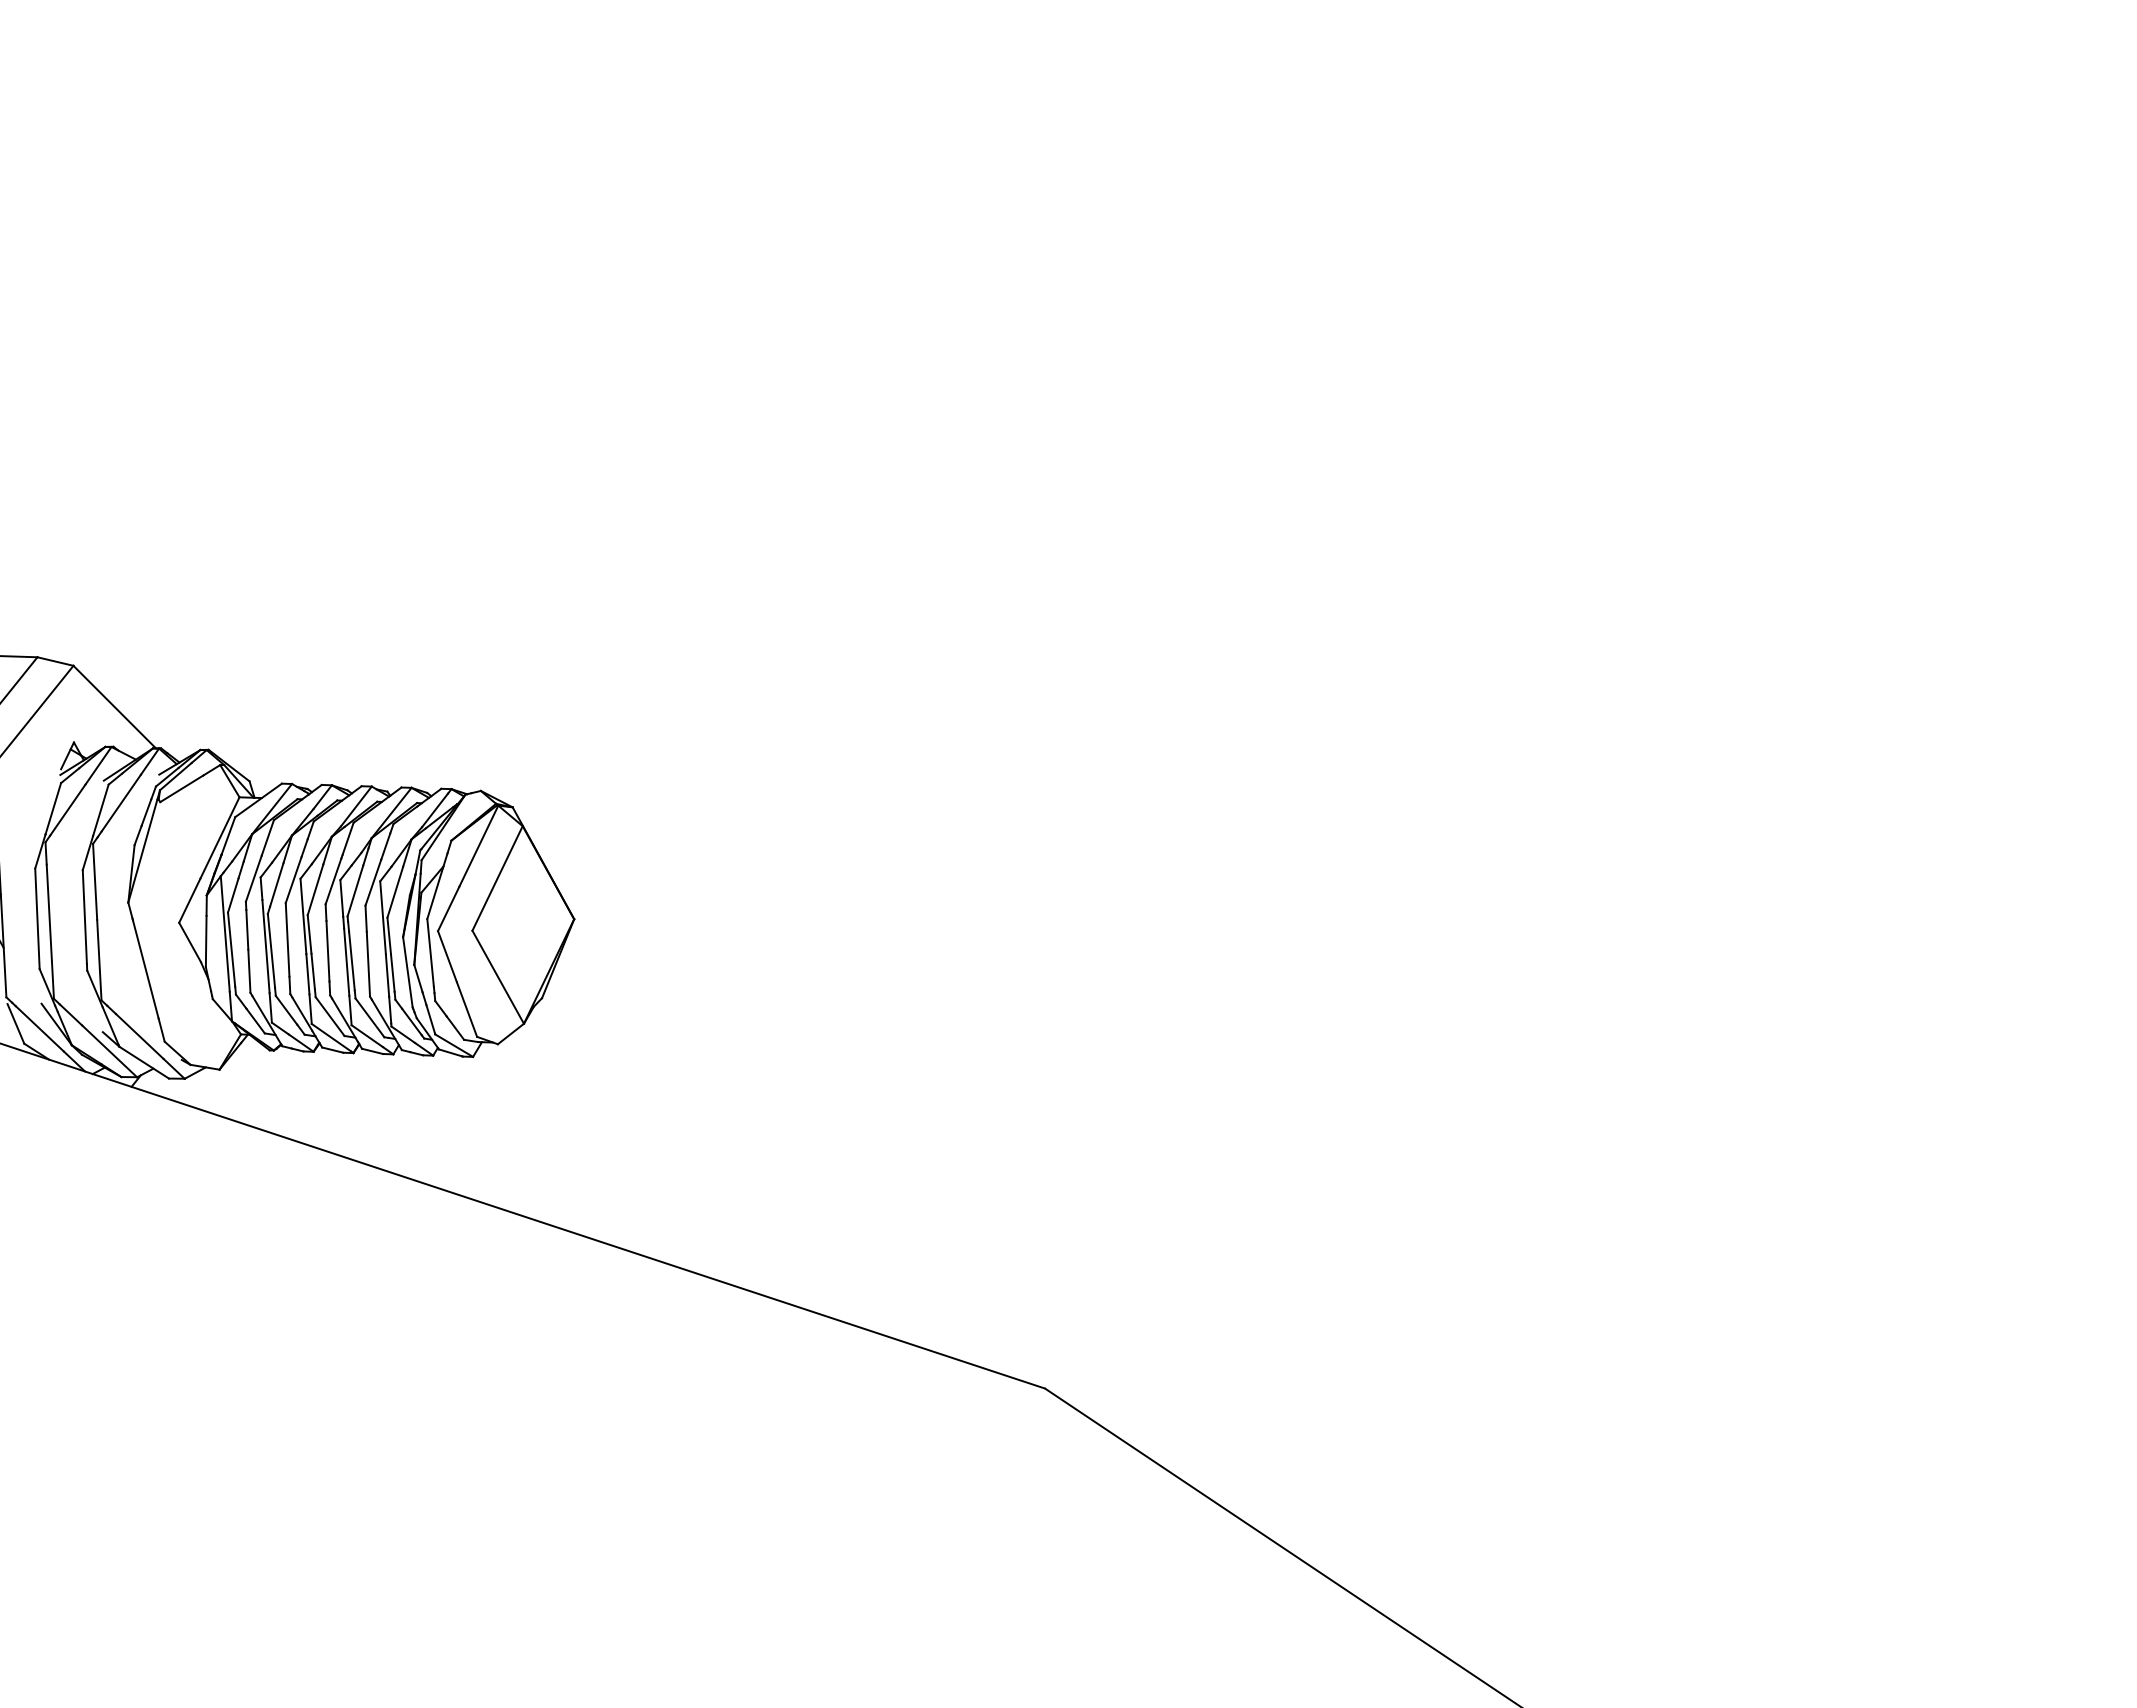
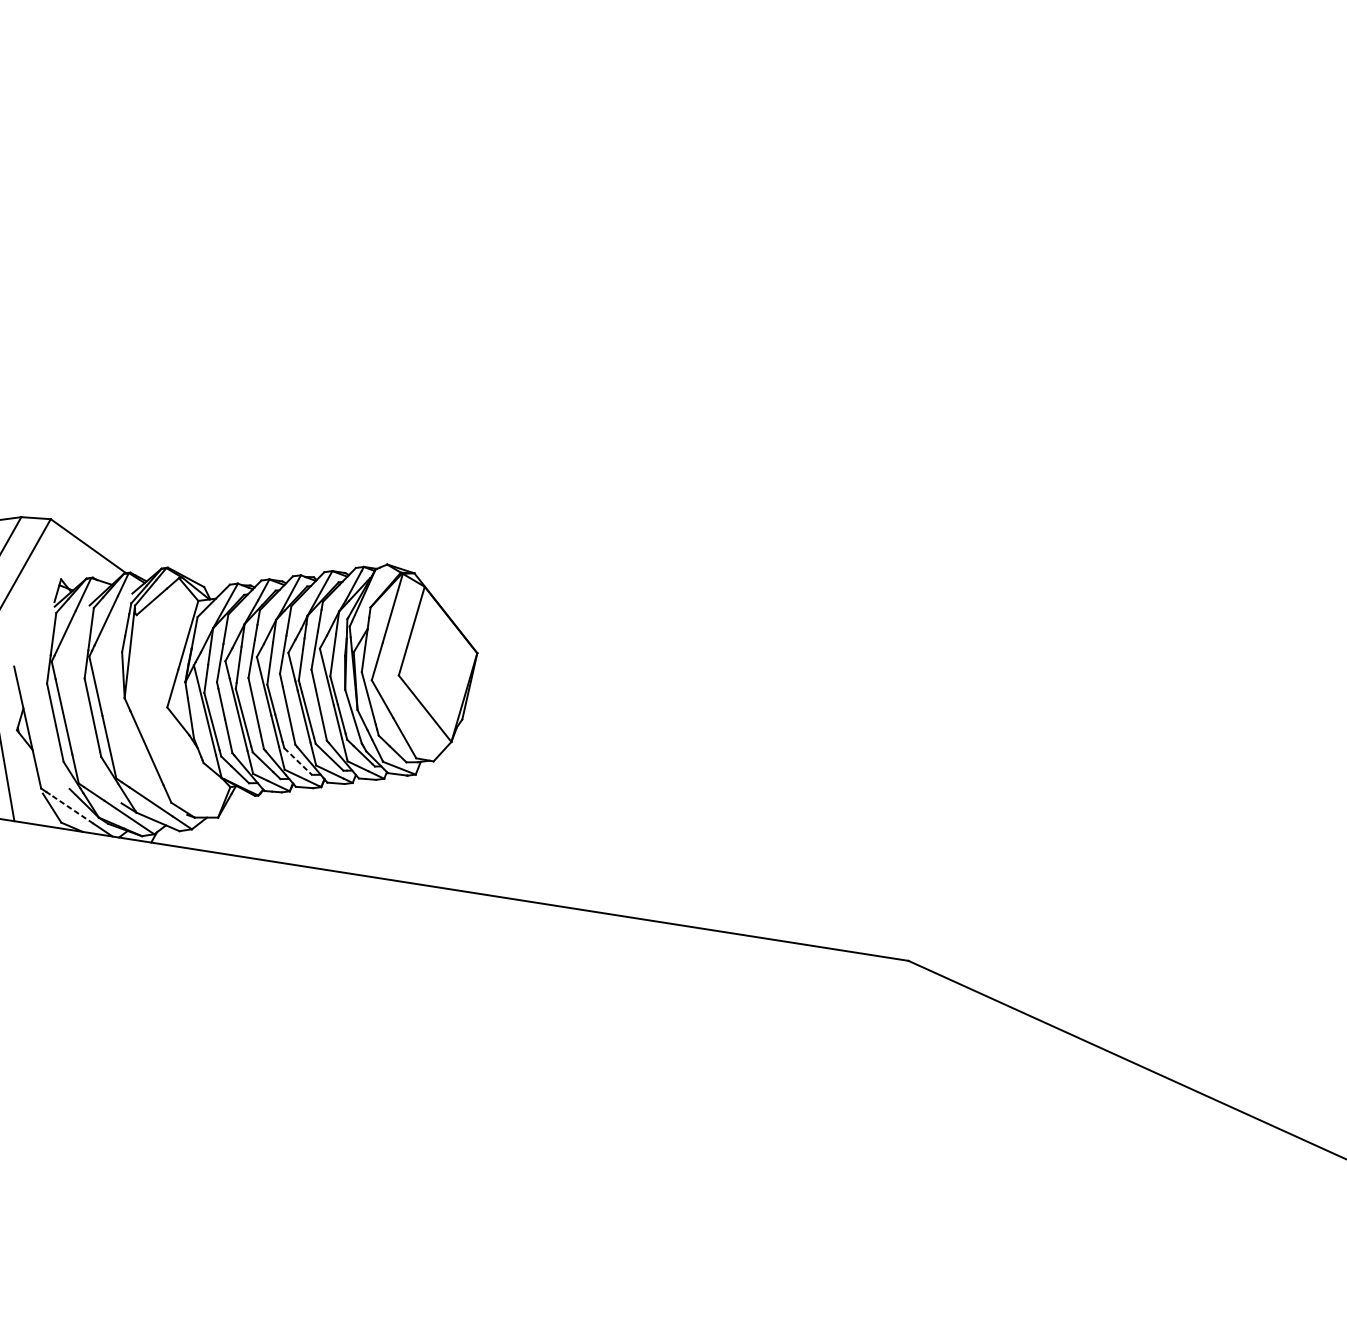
line: (330, 1016) -> (298, 761), solid -> dashed
line: (39, 1028) -> (71, 808), solid -> dashed

